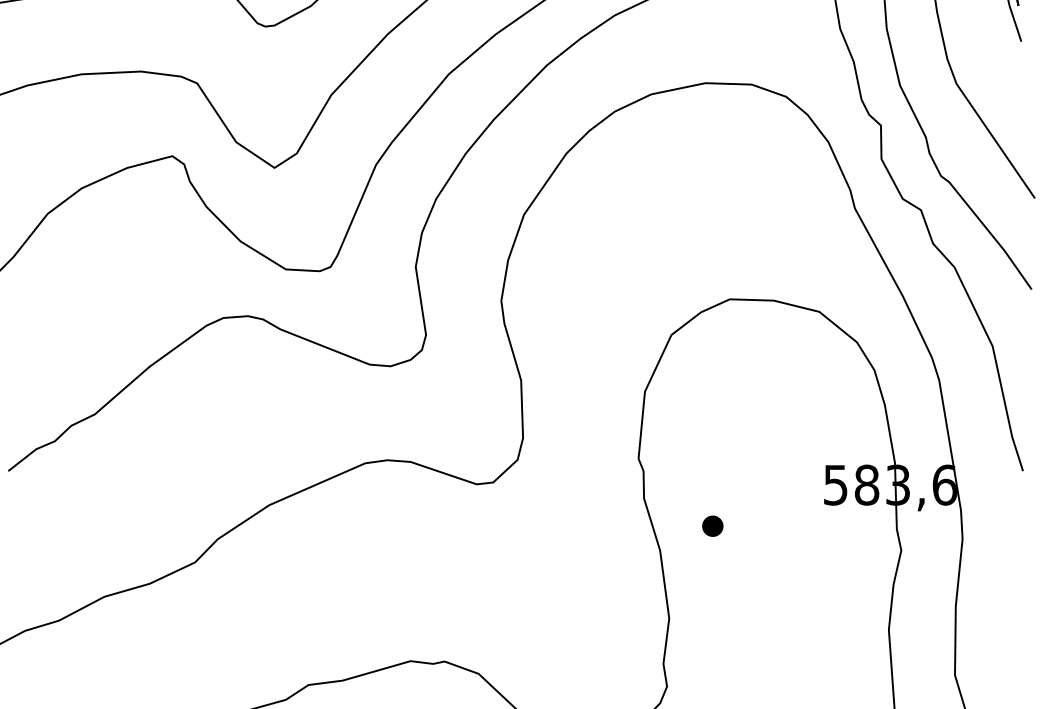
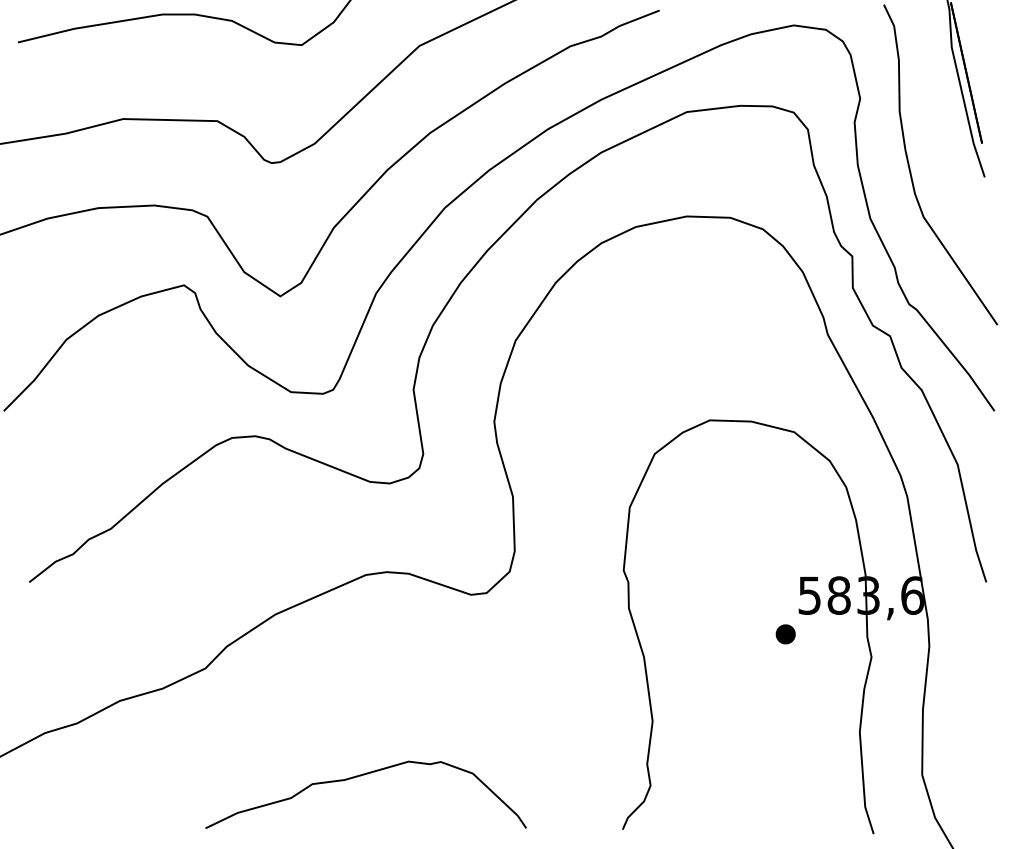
part: (712, 526) -> (785, 634), moved

